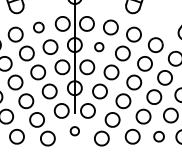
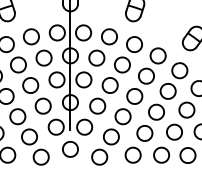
part: (38, 27) -> (31, 36), size x1.43
part: (98, 46) -> (96, 57), size x1.67
part: (74, 130) -> (70, 148), size x1.67
part: (158, 136) -> (161, 154), size x1.43

